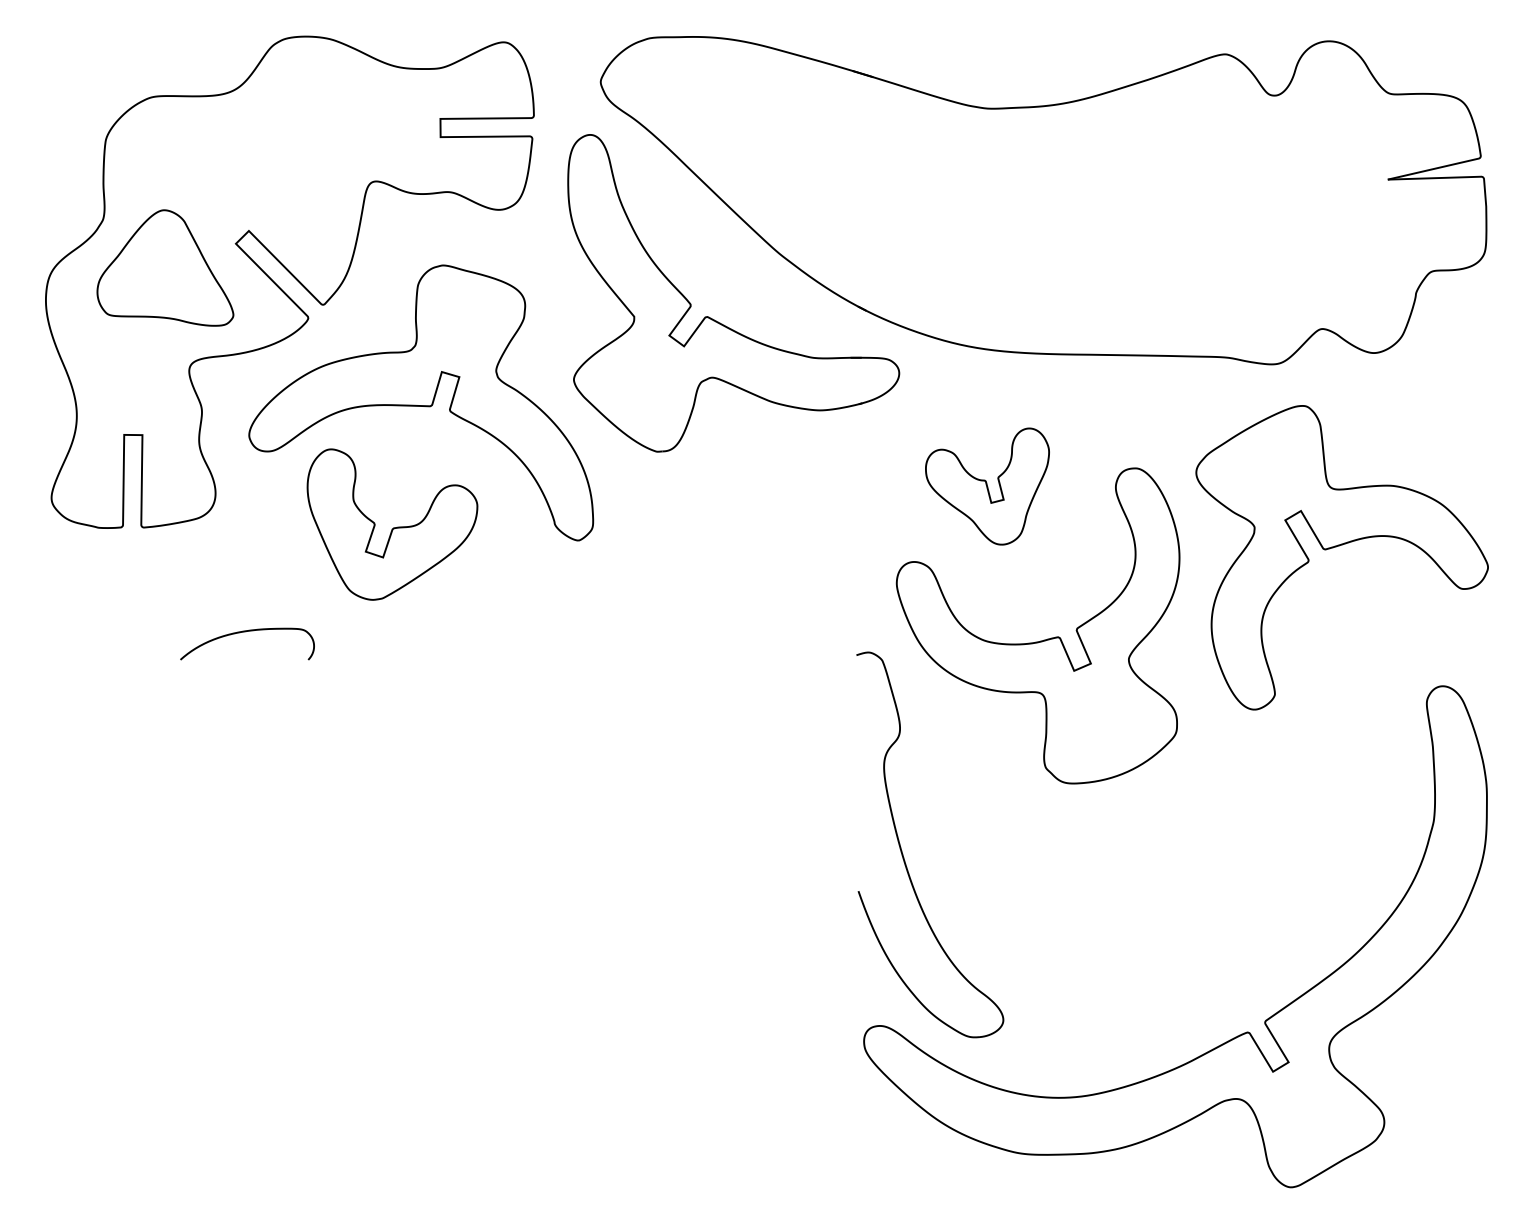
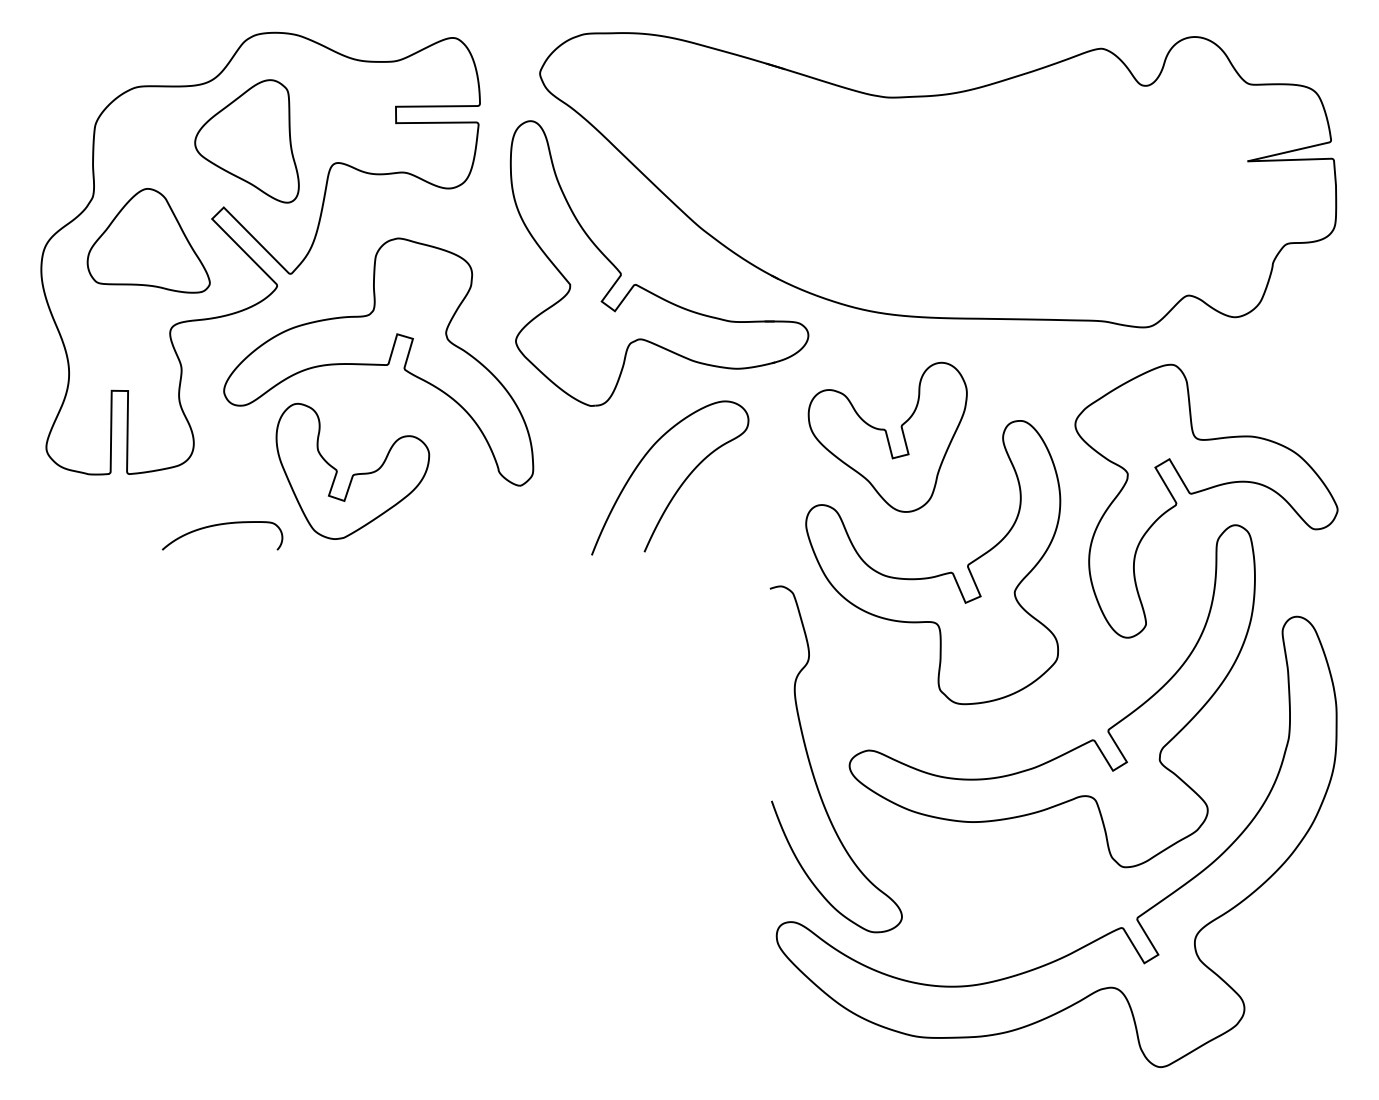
part: (274, 157) -> (246, 141), added
part: (987, 485) -> (887, 436), size x1.43
curve: (756, 539) -> (680, 484), added
curve: (246, 632) -> (221, 525), moved
part: (1198, 830) -> (1077, 746), added

